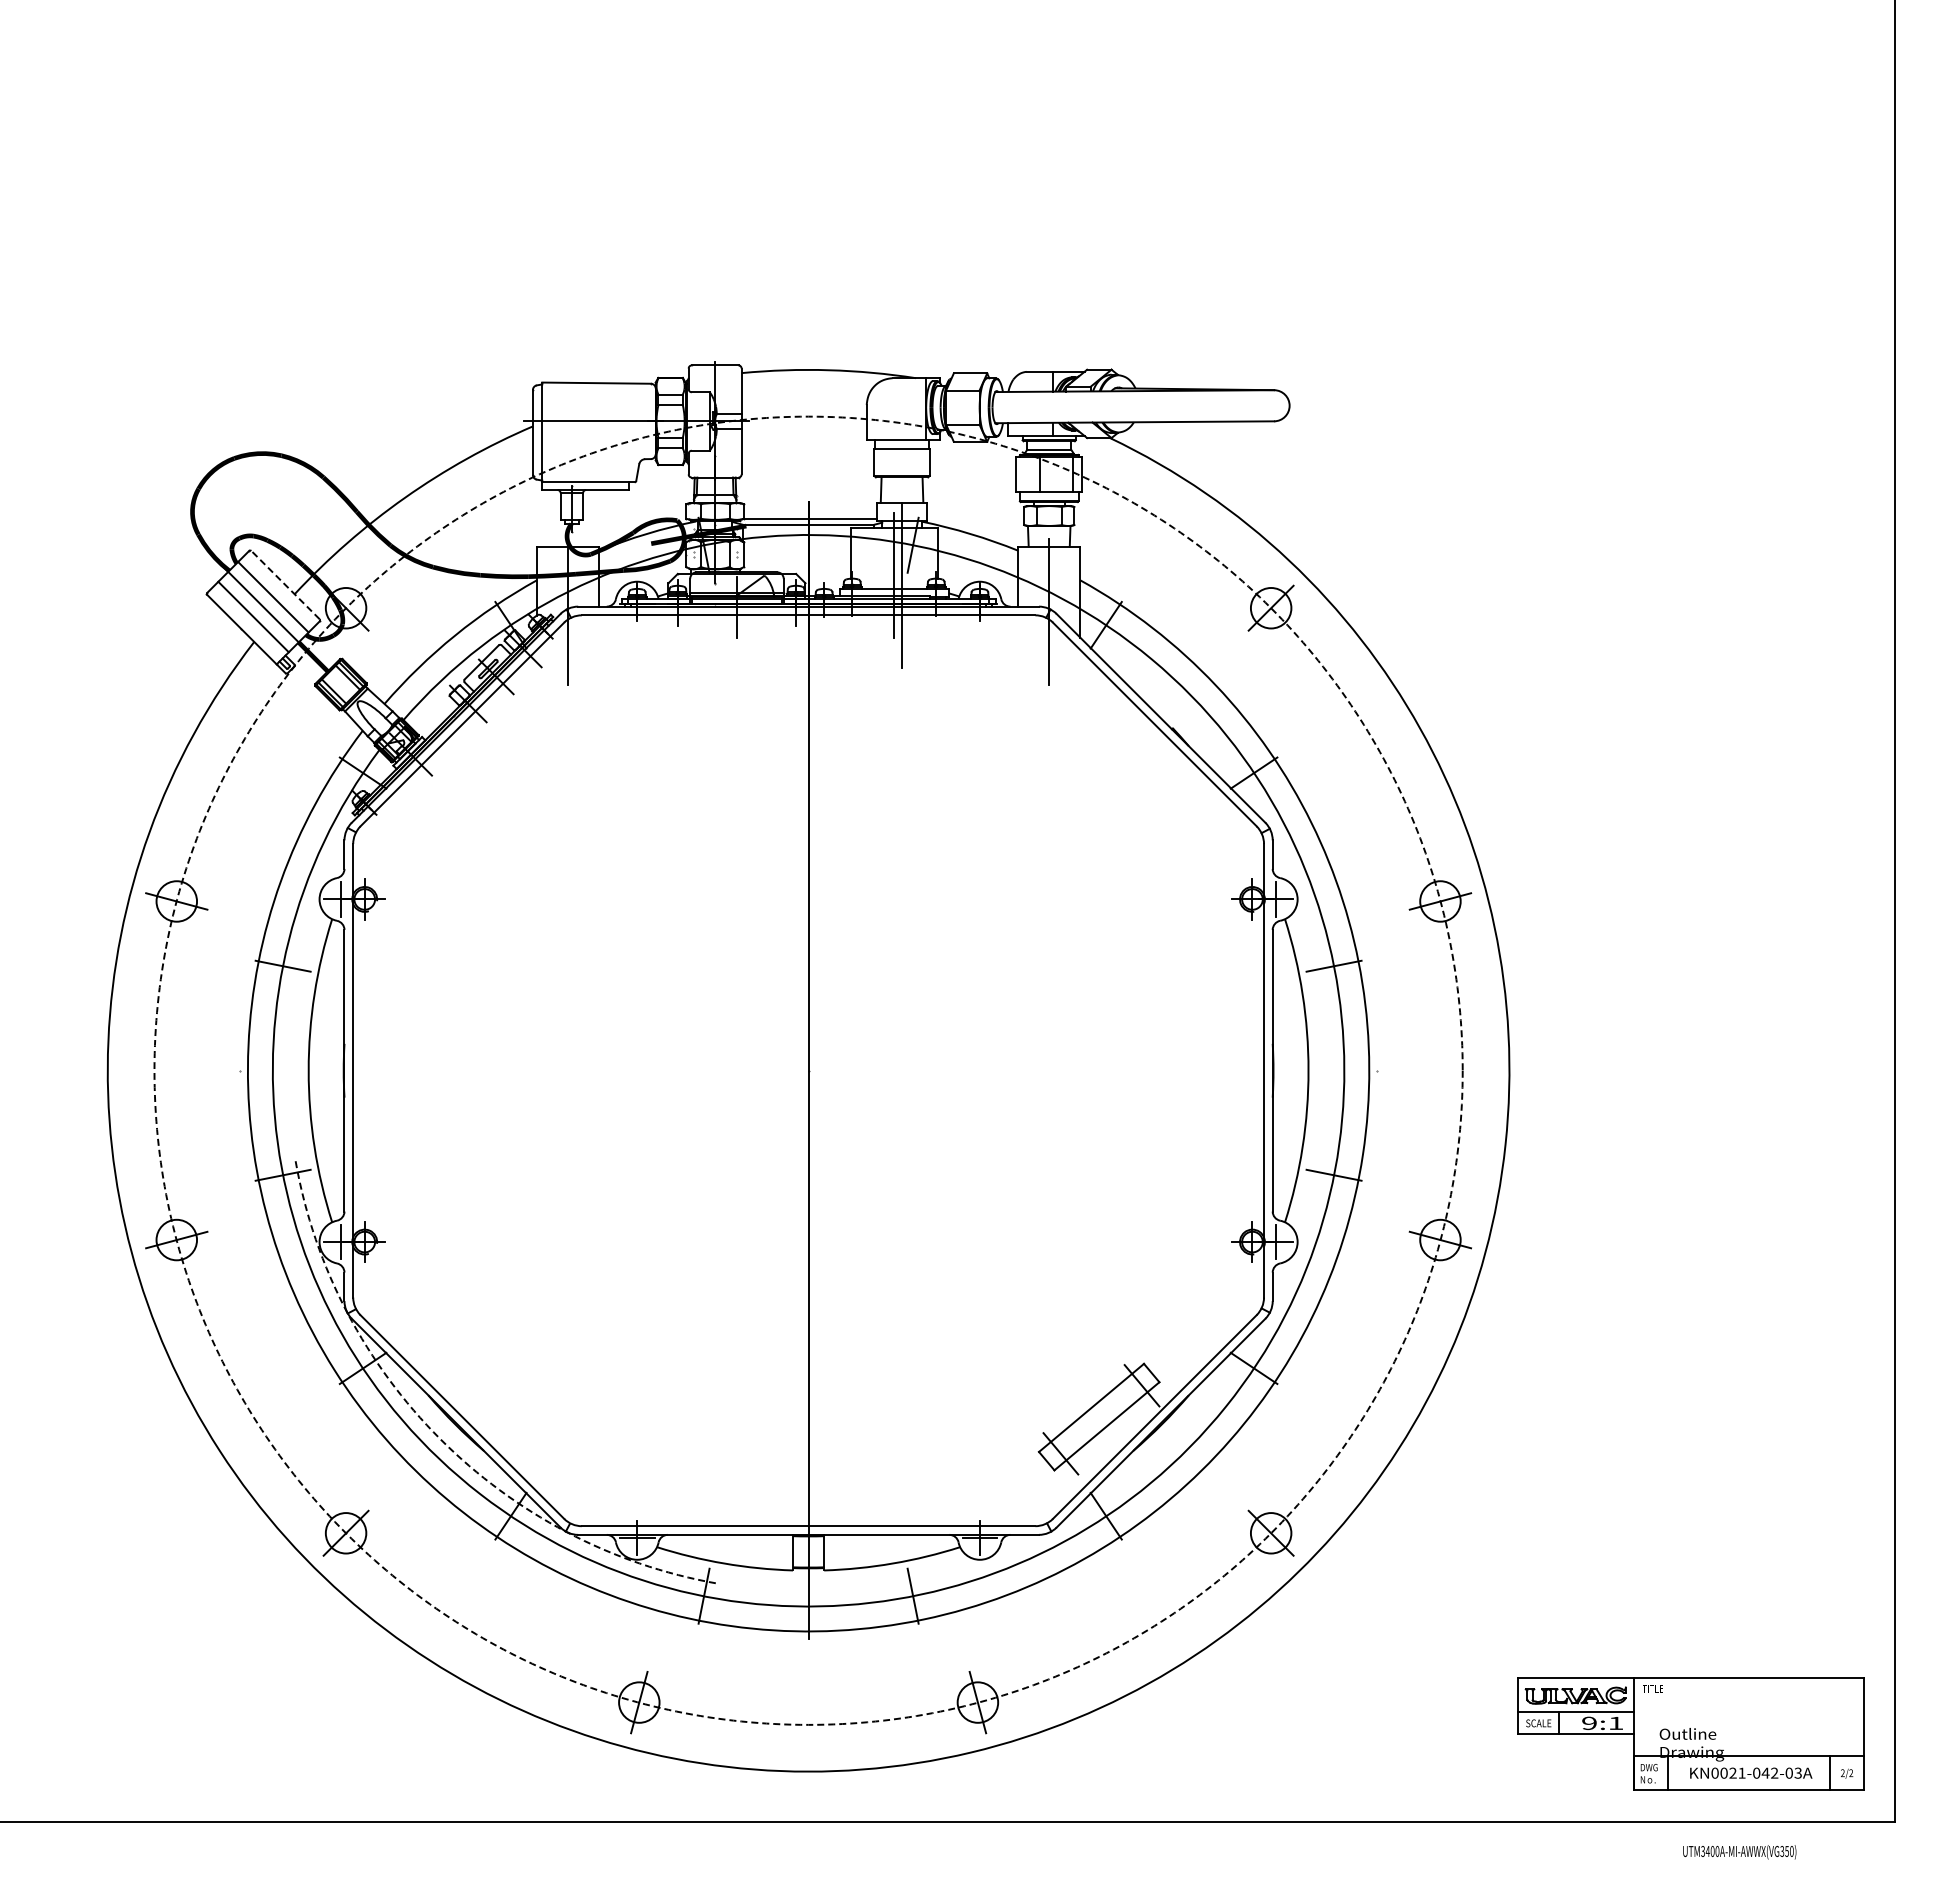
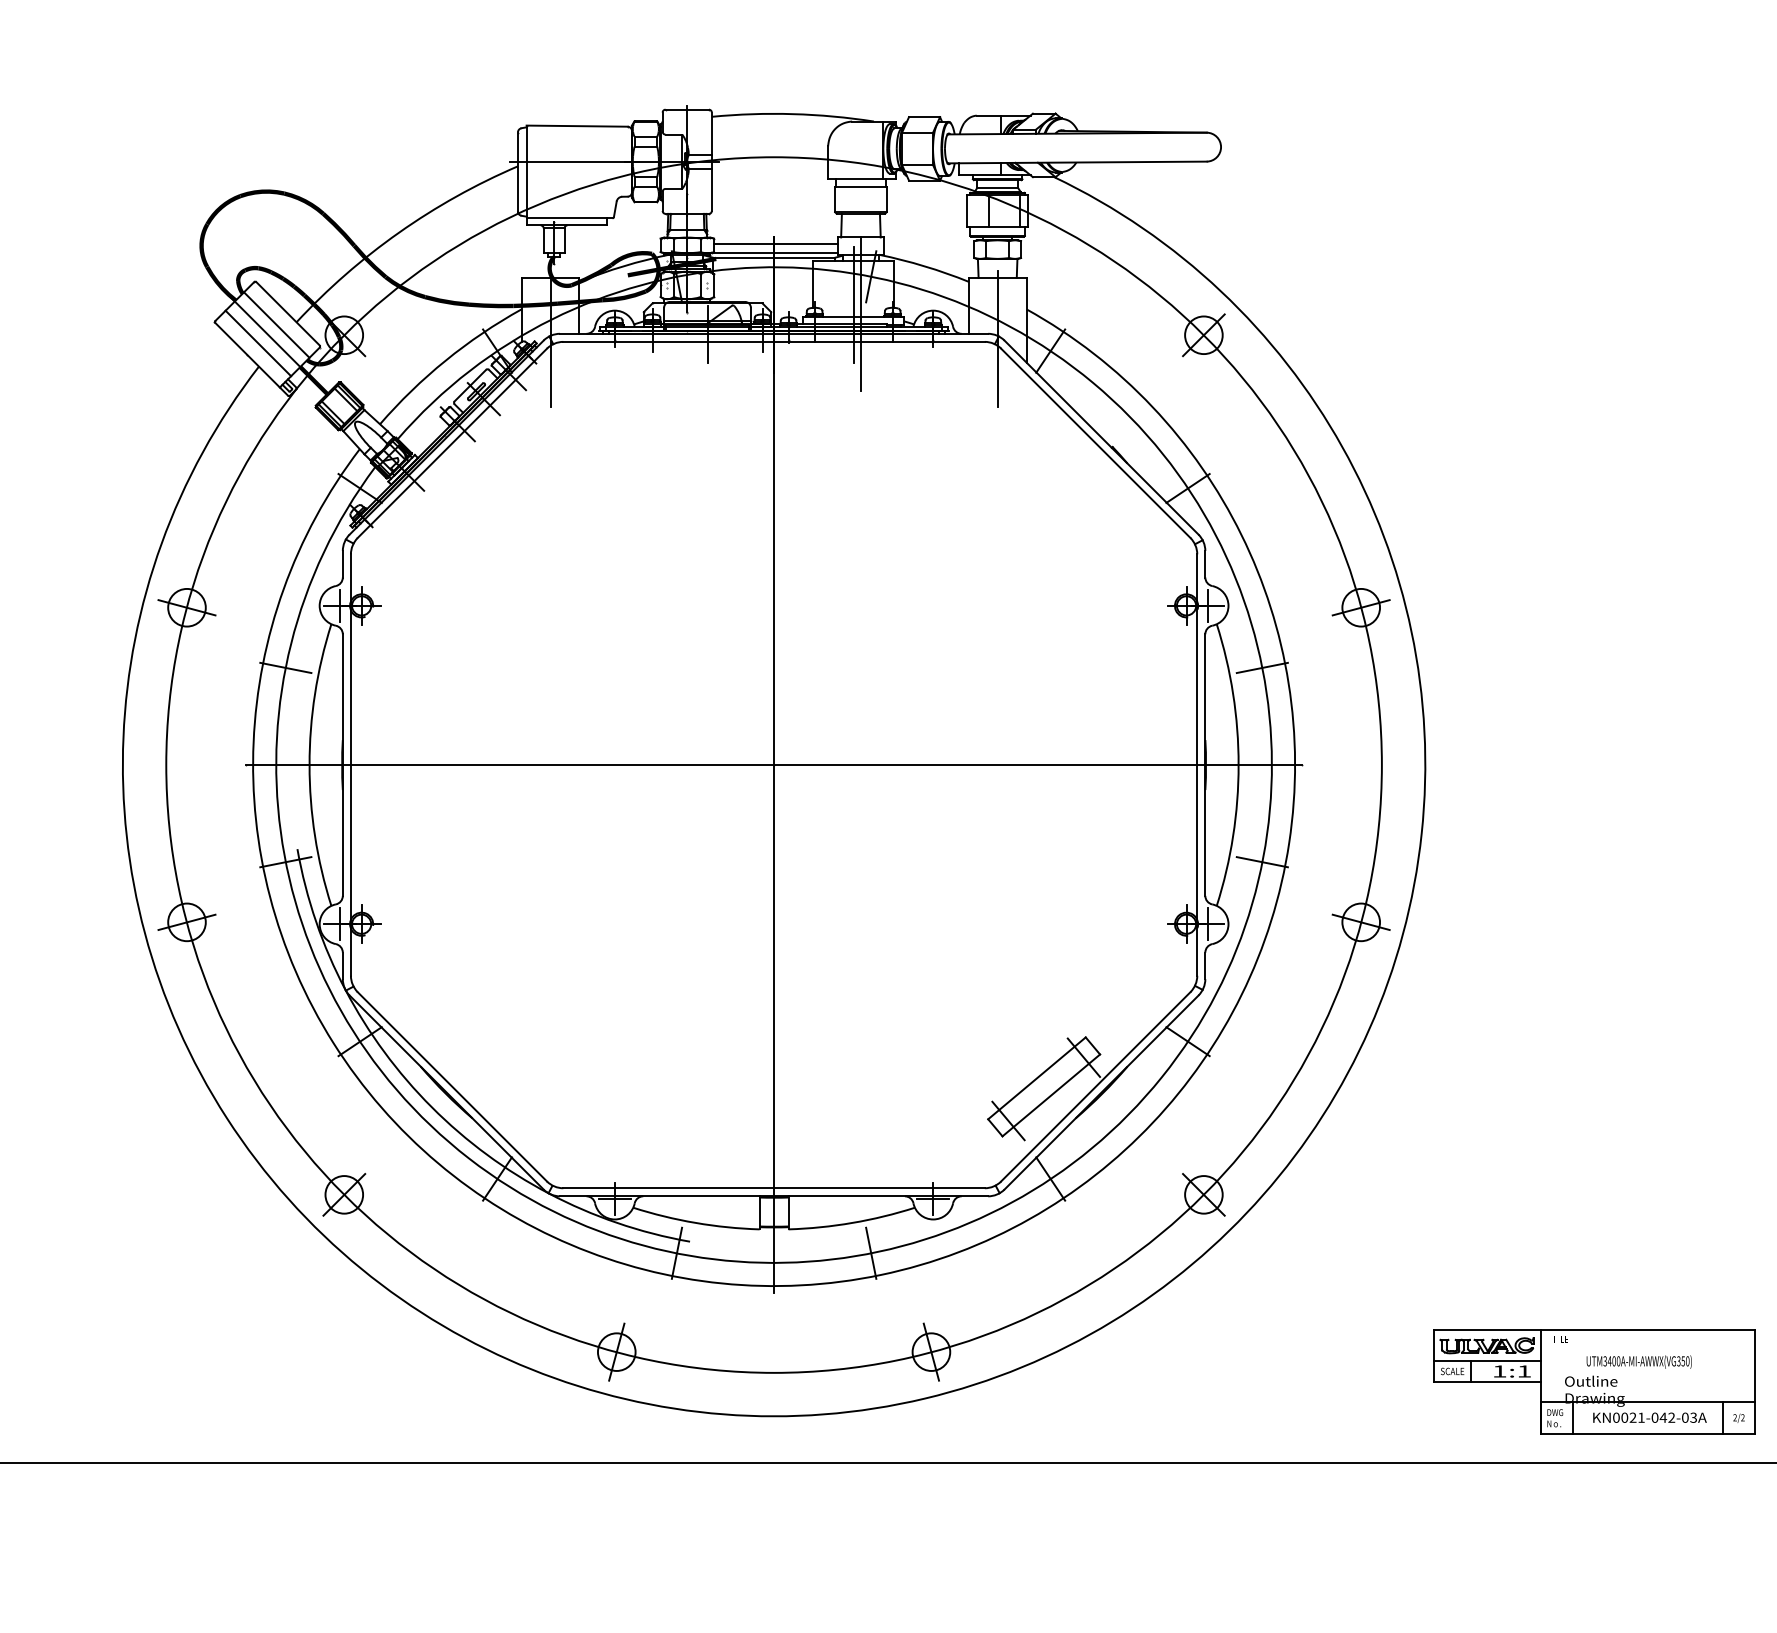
line: (810, 510) -> (775, 244), added
line: (285, 584) -> (288, 313), dashed -> solid
circle: (808, 1070) -> (773, 764), dashed -> solid
line: (808, 1070) -> (773, 764), added
arc: (440, 1439) -> (432, 1107), dashed -> solid
text: (1589, 1723) -> (1499, 1371), 9:1 -> 1:1
text: (1739, 1852) -> (1639, 1362), moved

